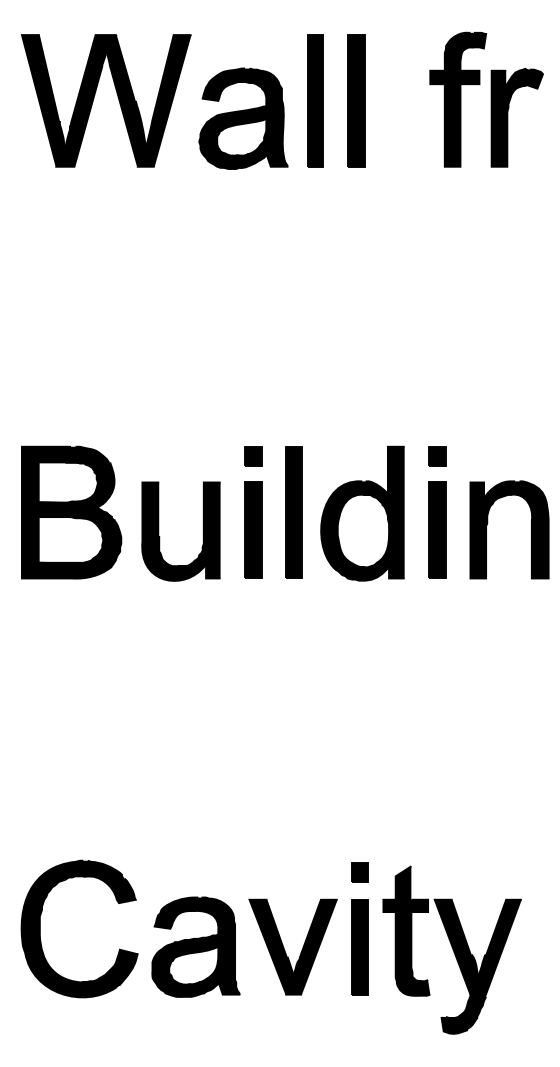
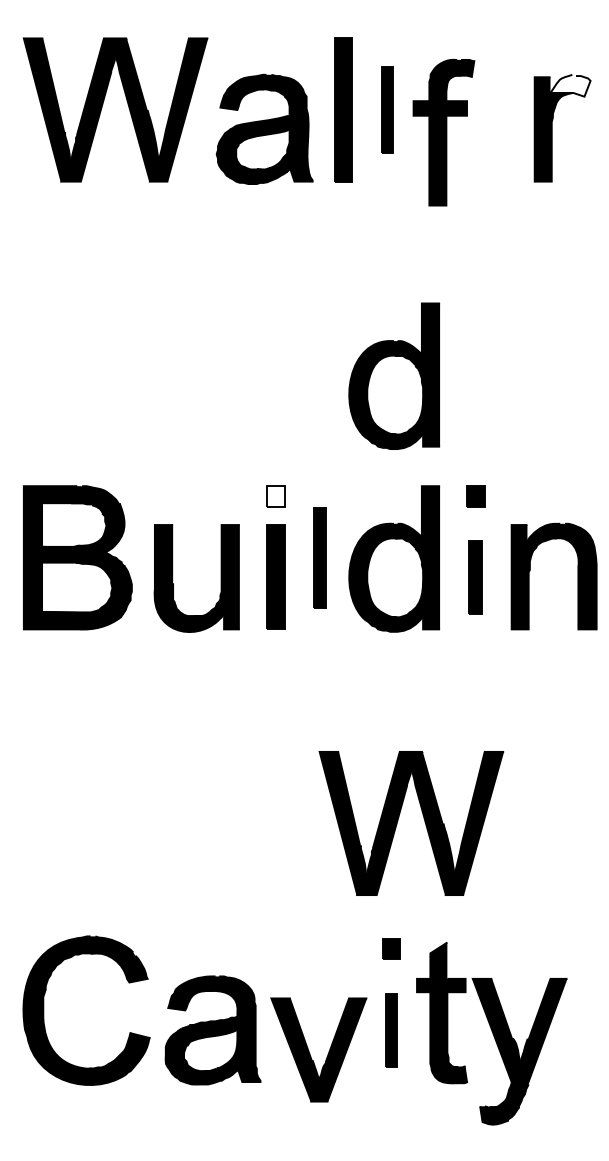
fill: (524, 78) -> (570, 85), removed
part: (458, 99) -> (444, 132), moved
part: (356, 100) -> (387, 109), size x0.6
part: (362, 345) -> (394, 376), added
fill: (253, 455) -> (275, 495), removed
part: (293, 512) -> (319, 557), size x0.7
part: (437, 529) -> (475, 576), size x0.7
part: (367, 751) -> (399, 817), added
part: (284, 947) -> (309, 1050), moved
part: (359, 947) -> (390, 1030), size x0.7

